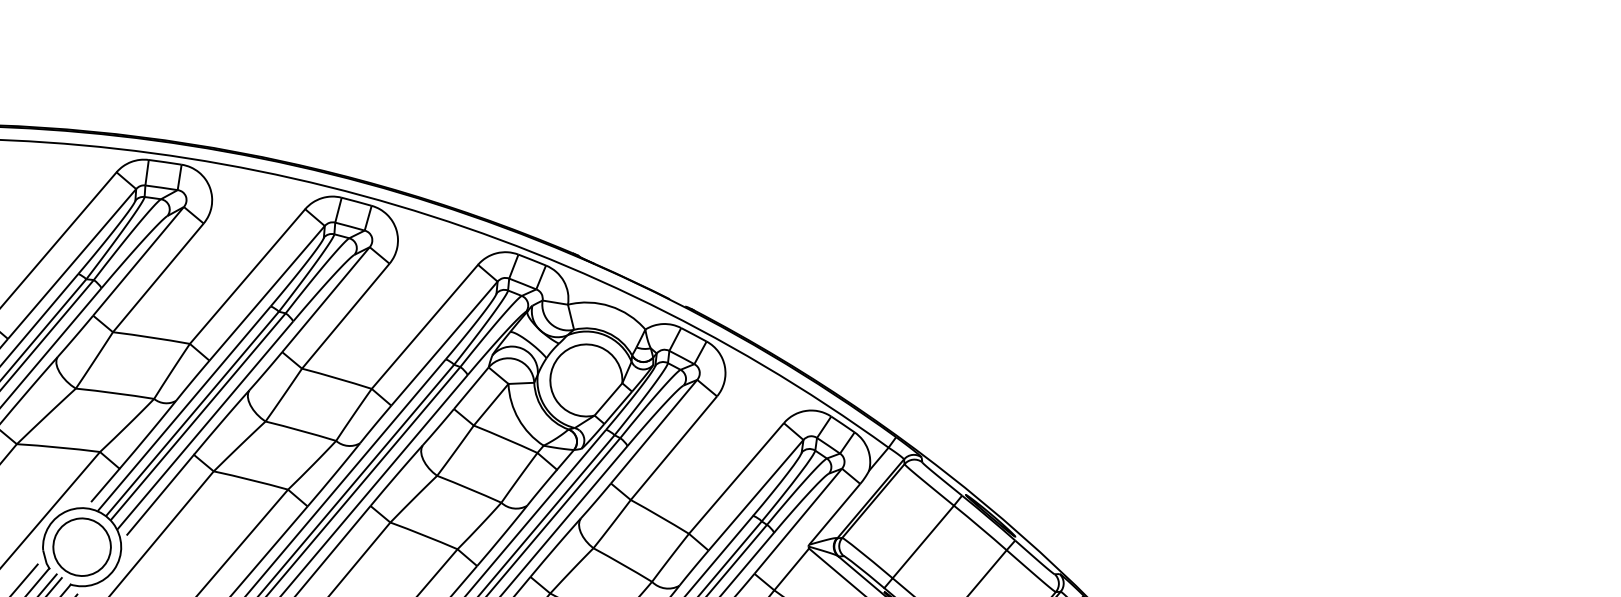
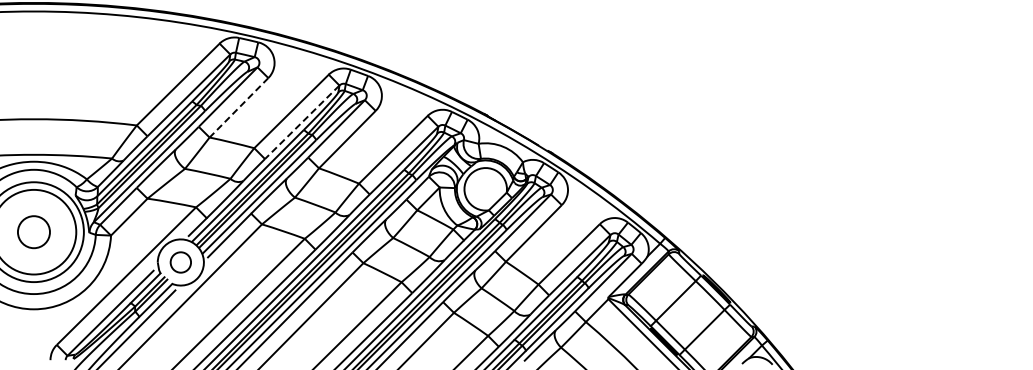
line: (159, 277) -> (239, 107), solid -> dashed
line: (267, 293) -> (302, 122), solid -> dashed
circle: (81, 547) -> (180, 262), size x0.6

